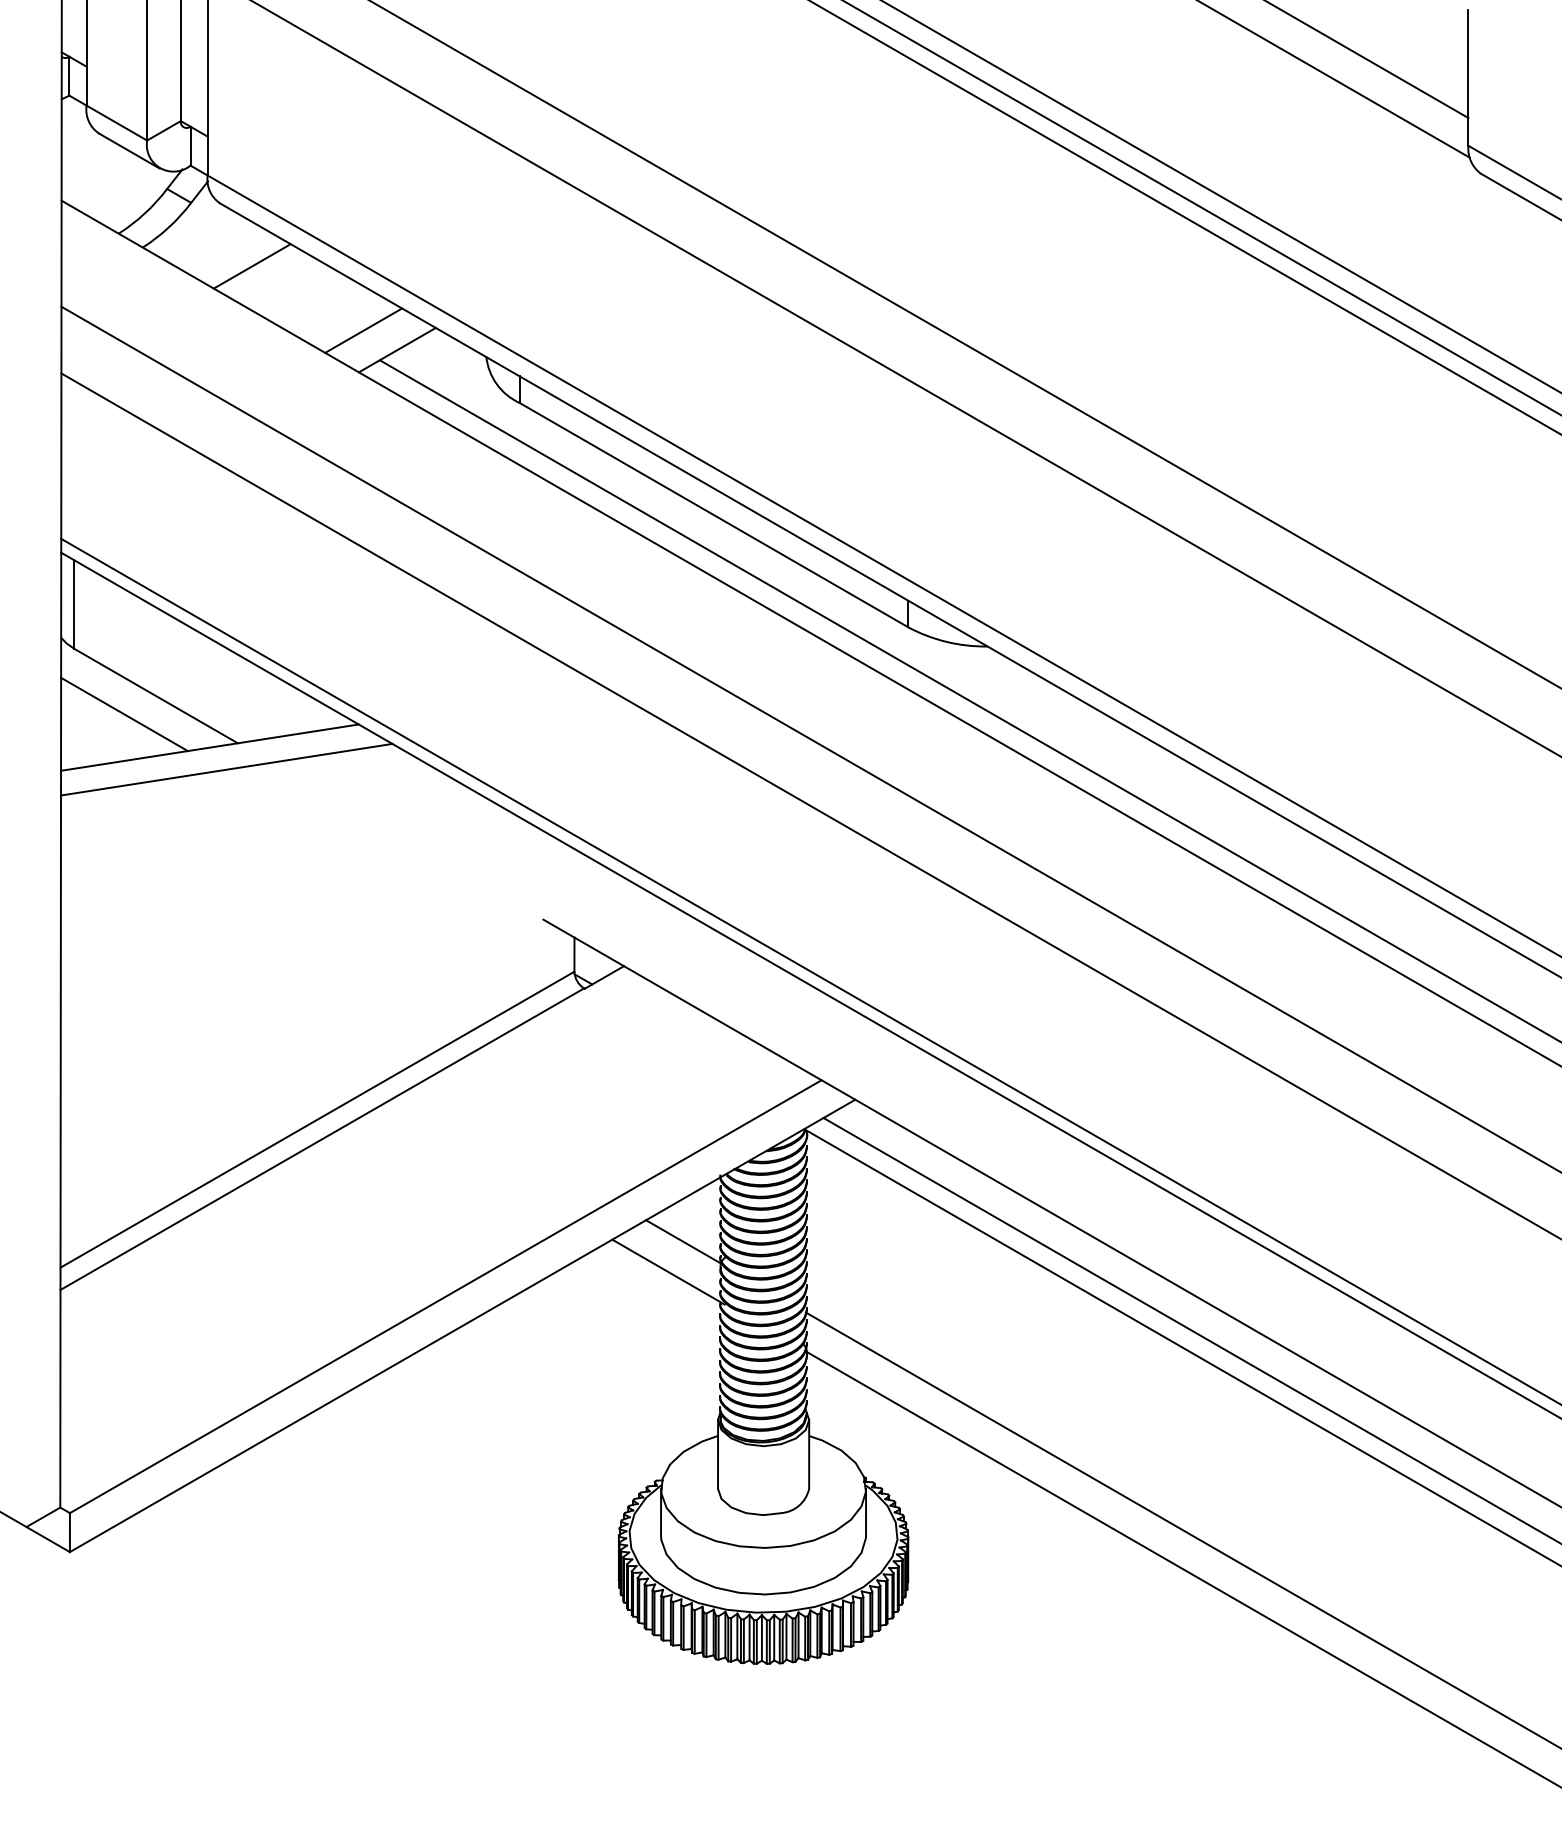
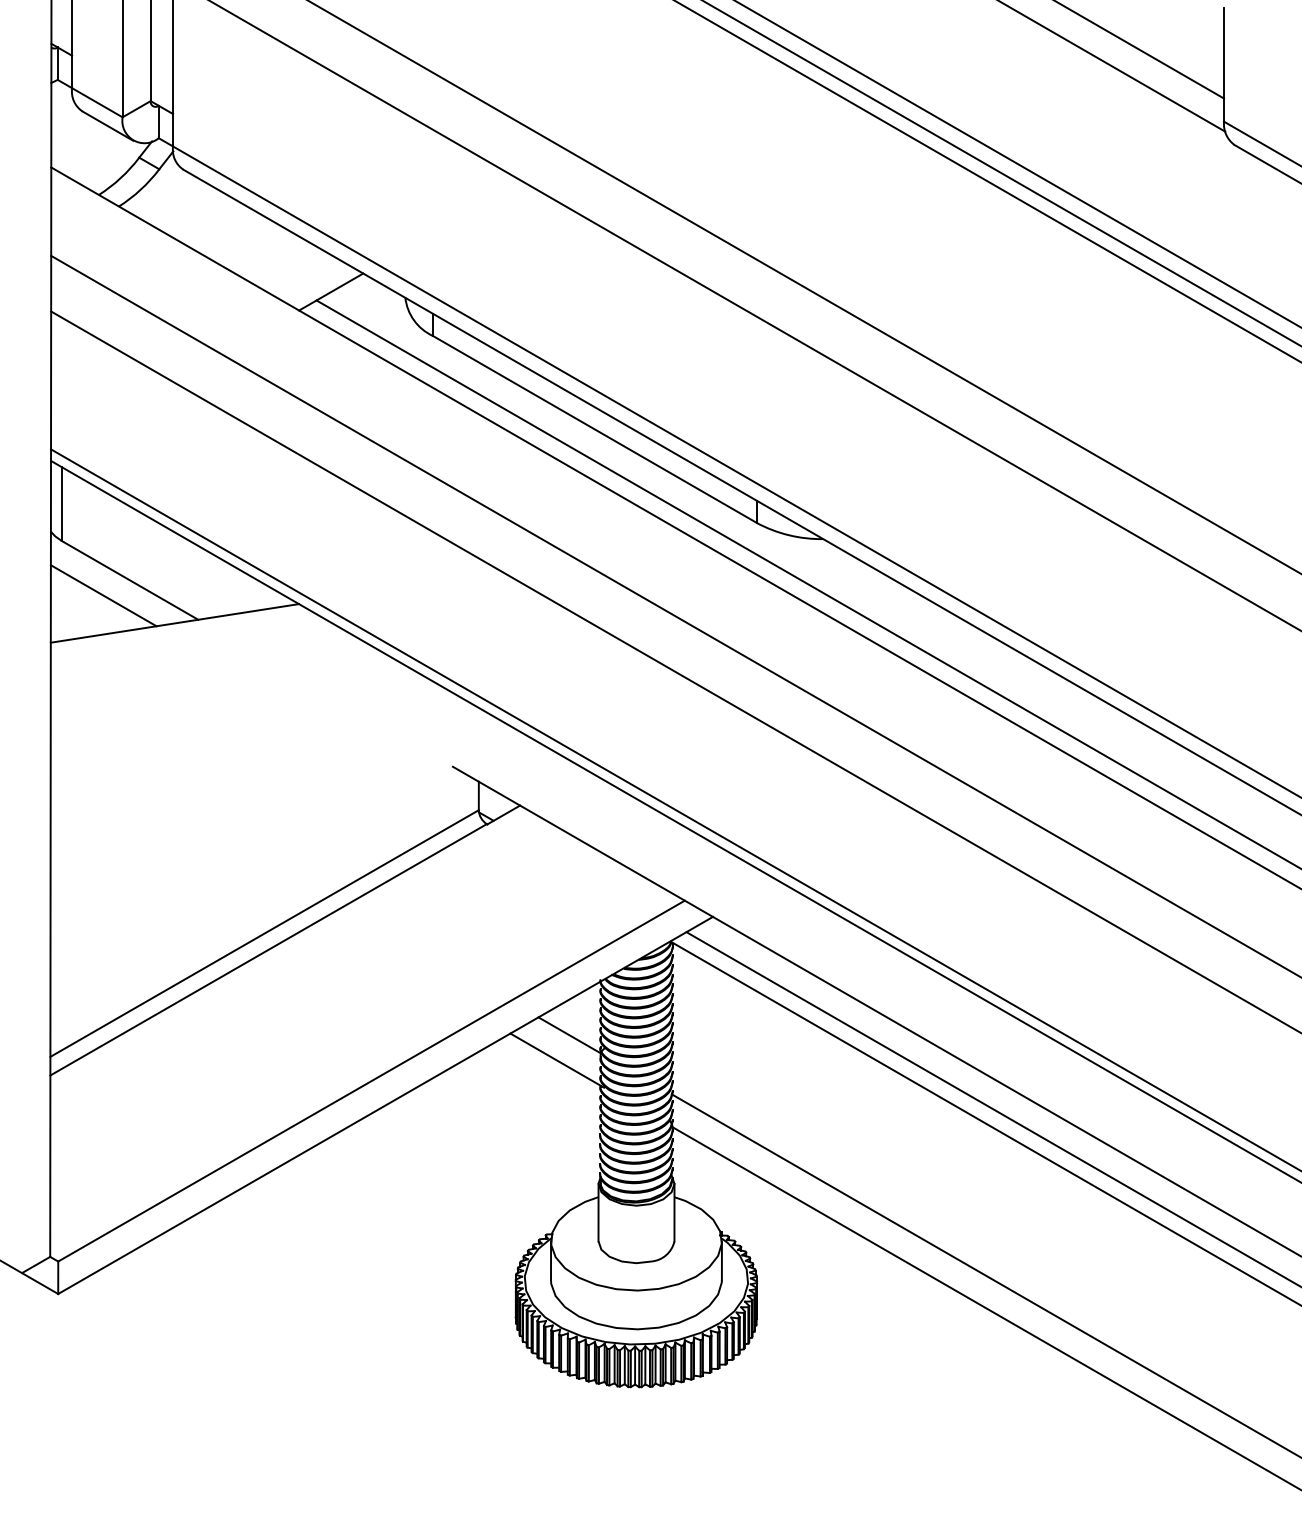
line: (252, 265) -> (210, 221), removed
line: (364, 330) -> (303, 275), removed
line: (226, 769) -> (188, 641), removed

